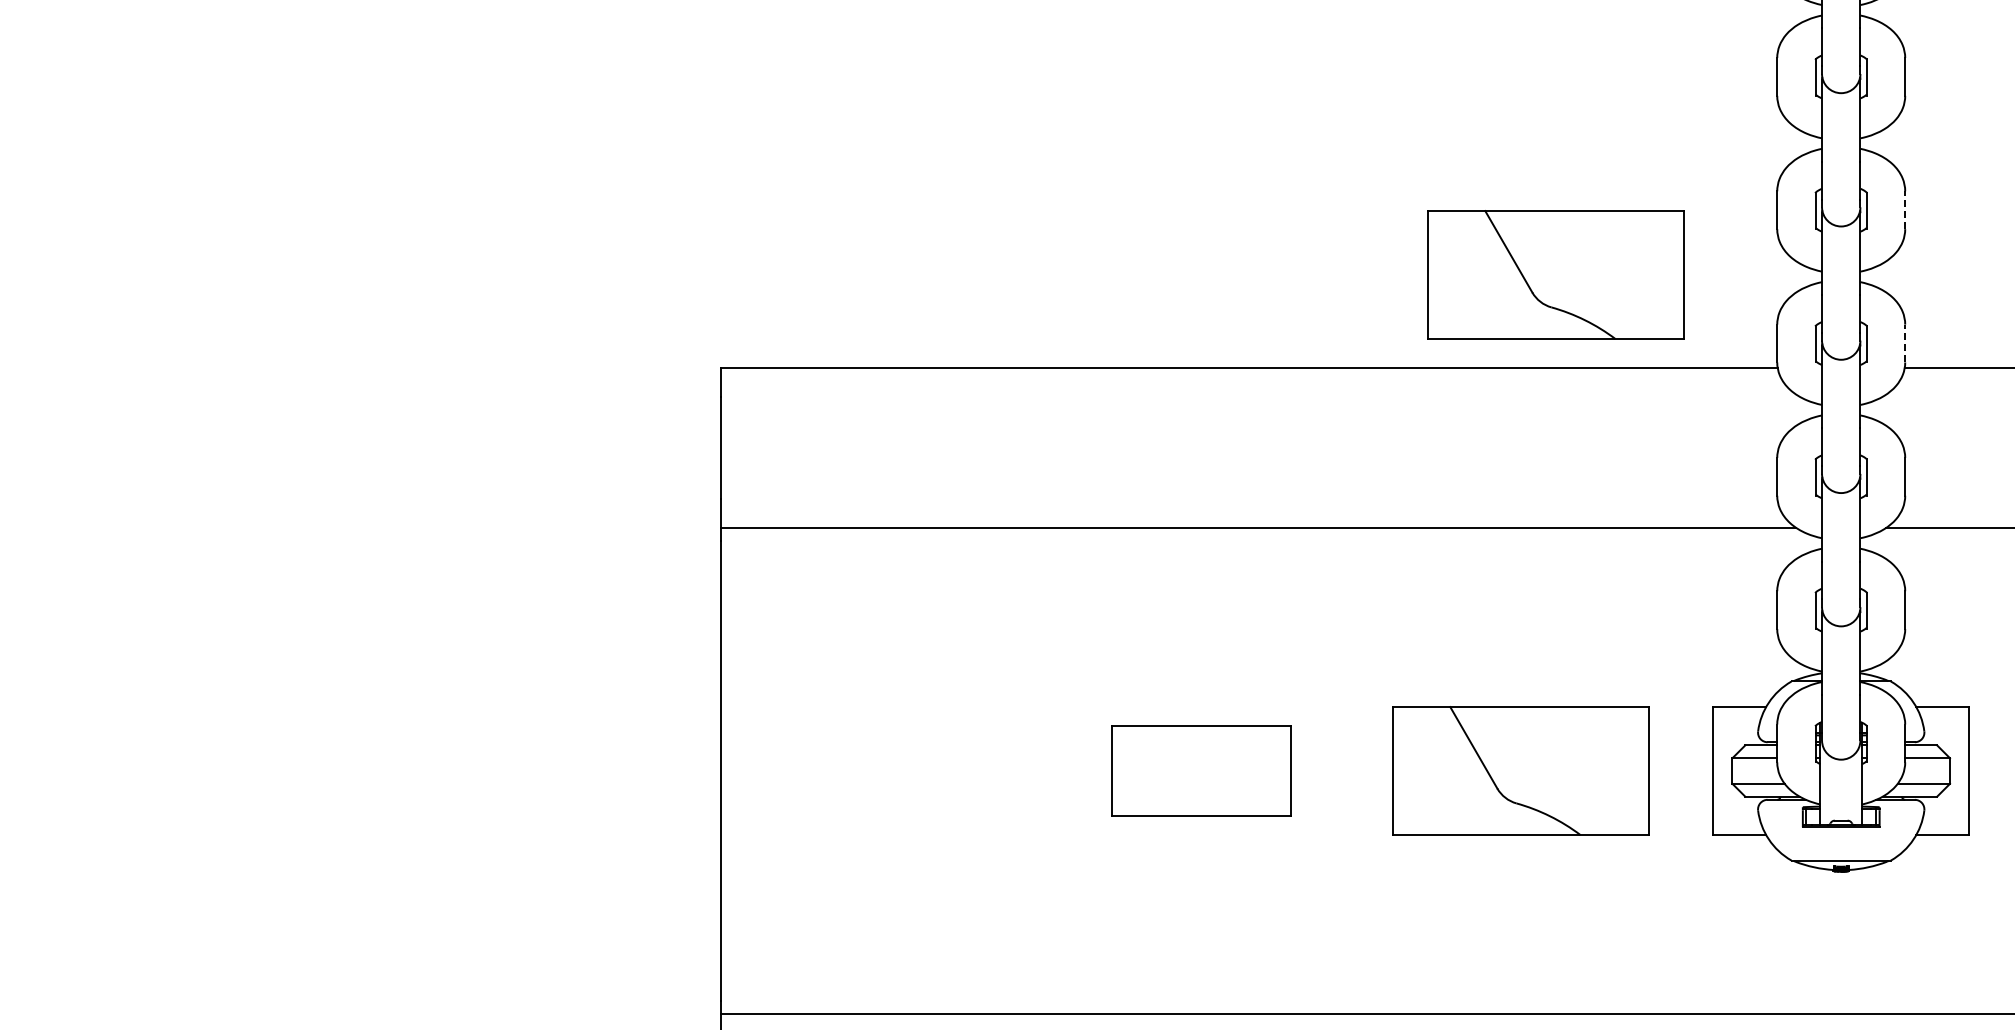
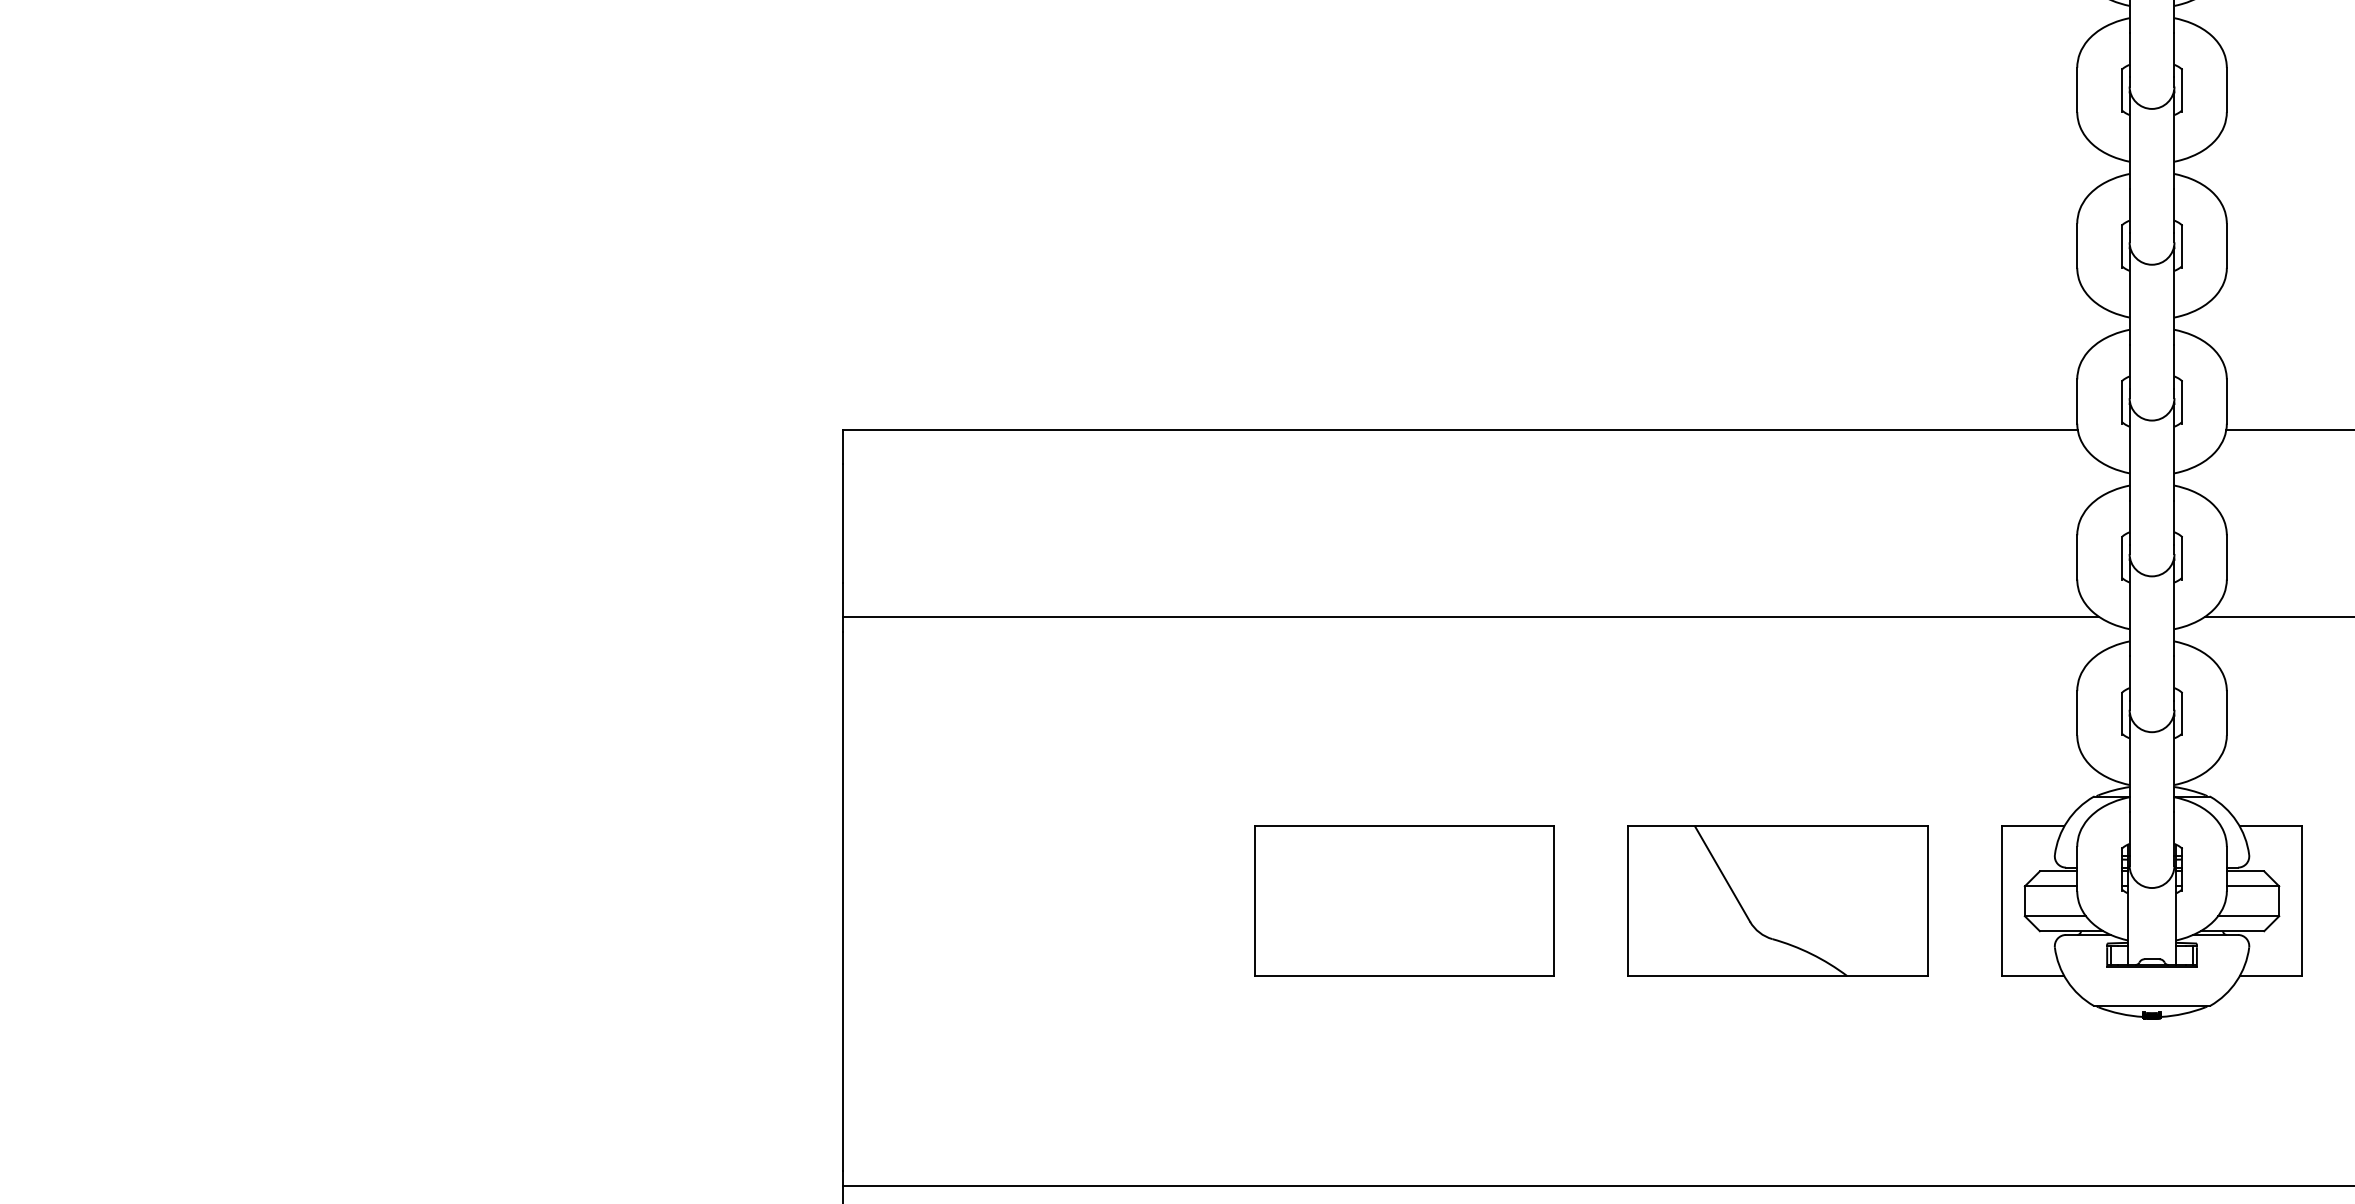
line: (1905, 210) -> (2227, 246), dashed -> solid
part: (1555, 274) -> (1818, 320), removed
line: (1905, 343) -> (2227, 401), dashed -> solid
part: (1200, 770) -> (1403, 900), size x1.43

